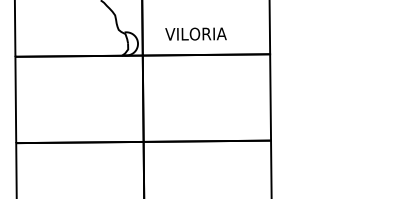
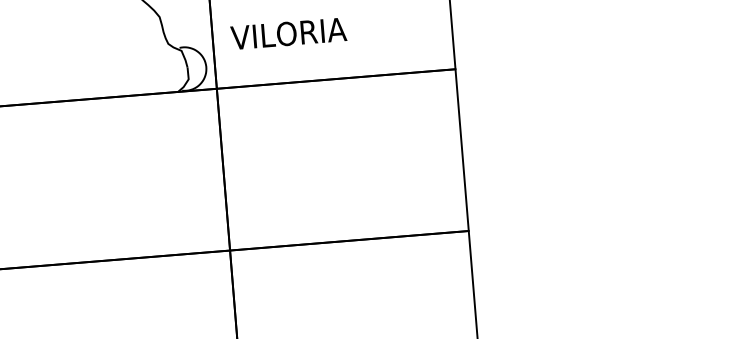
text: (195, 33) -> (287, 32), moved

